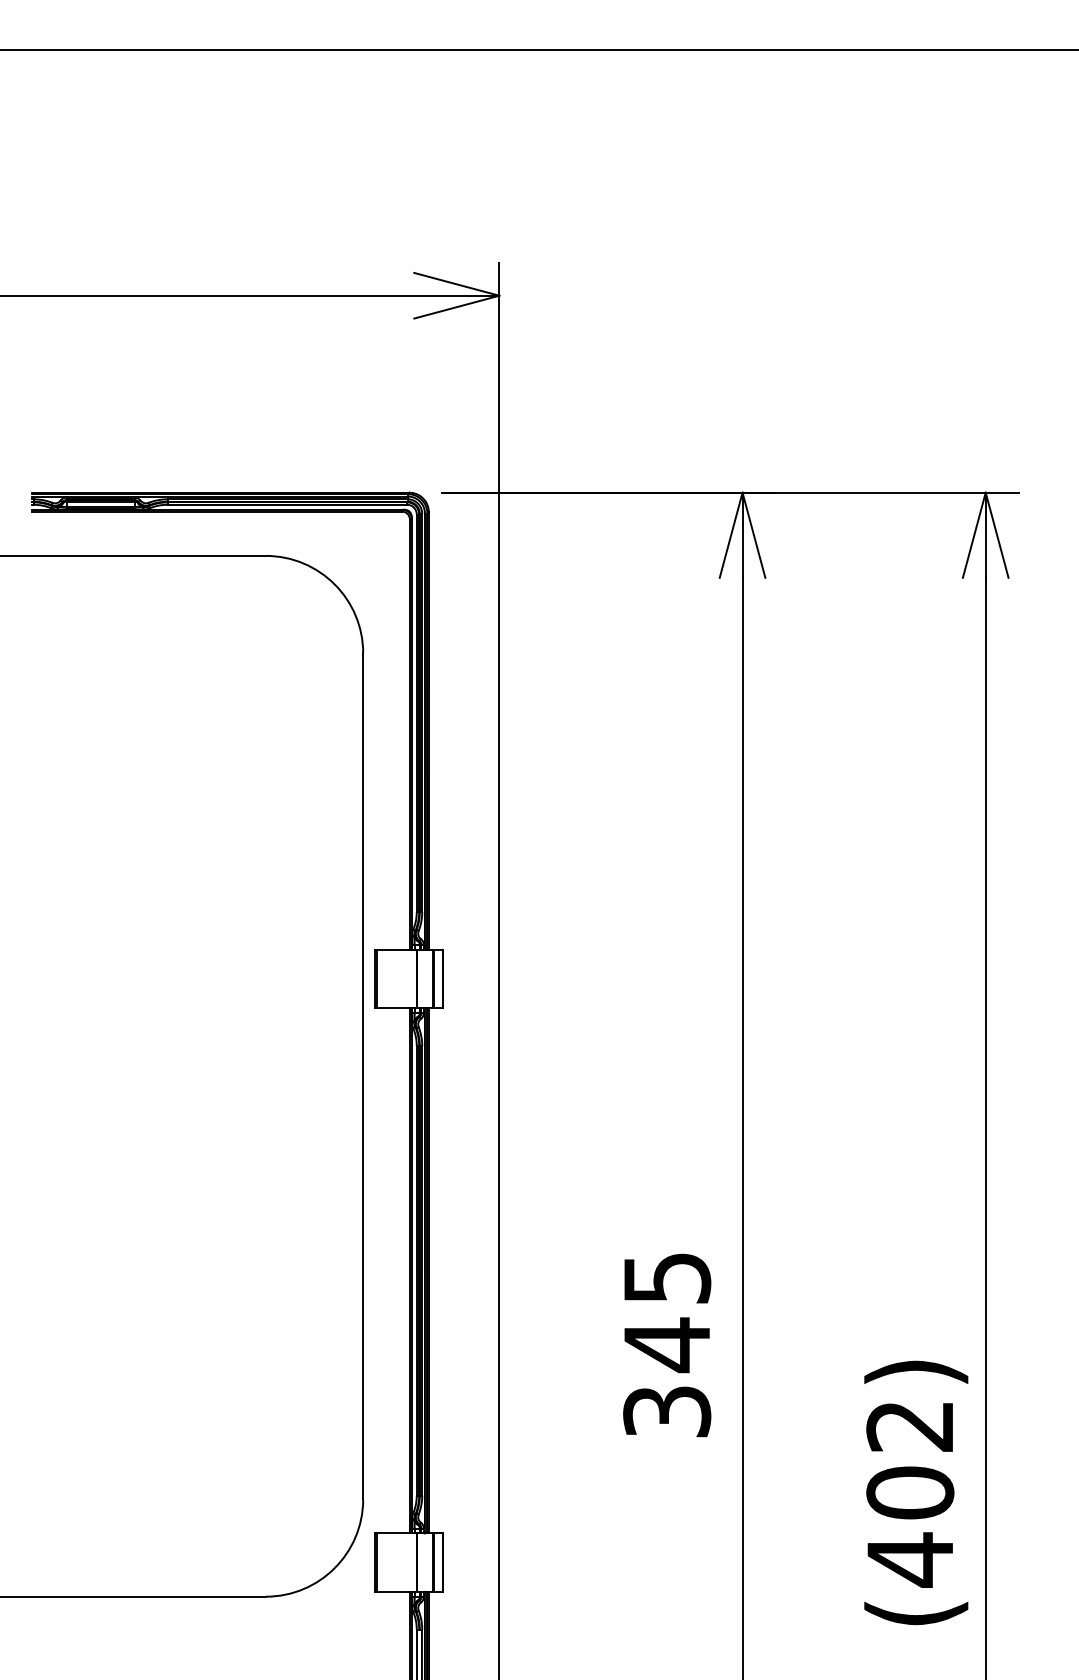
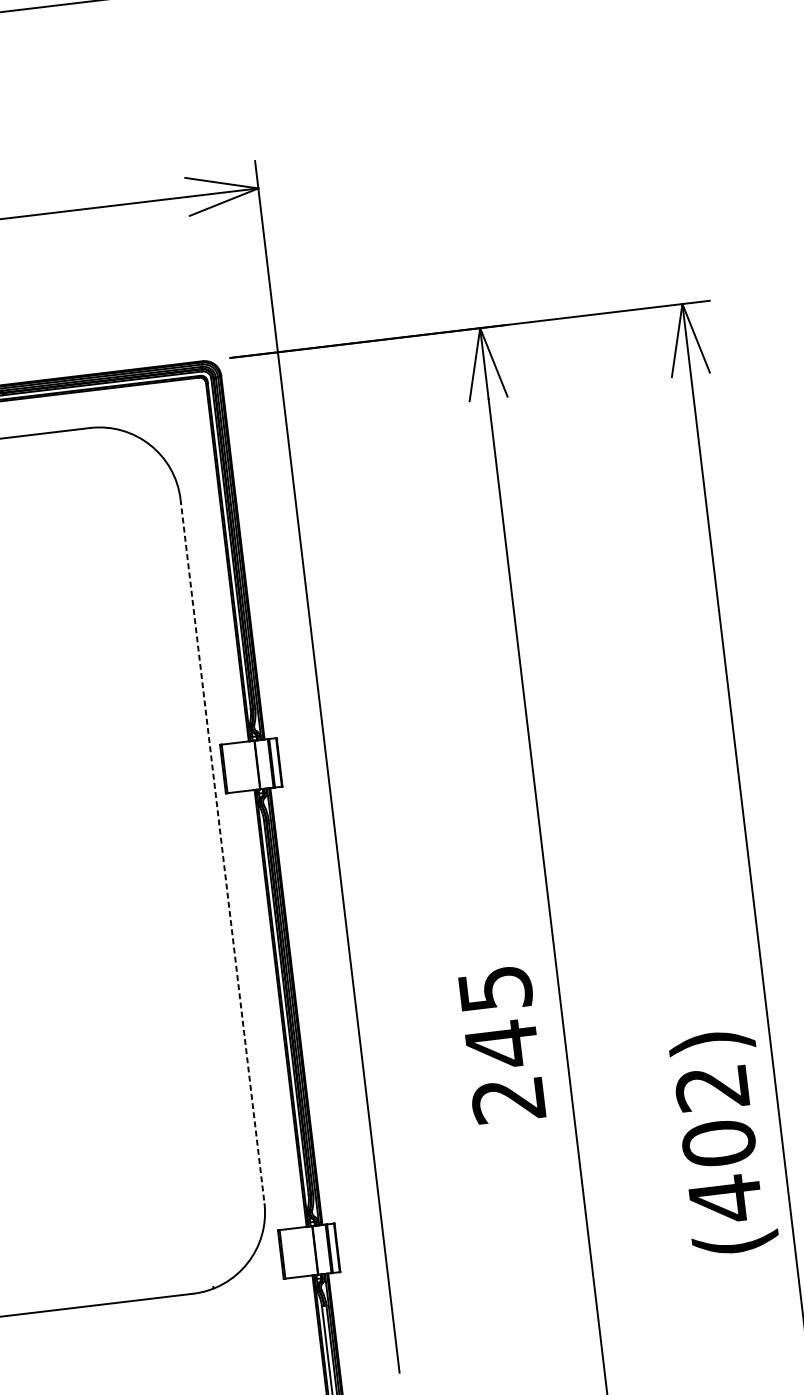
line: (363, 1076) -> (222, 851), solid -> dashed
text: (667, 1411) -> (508, 1099), 345 -> 245

